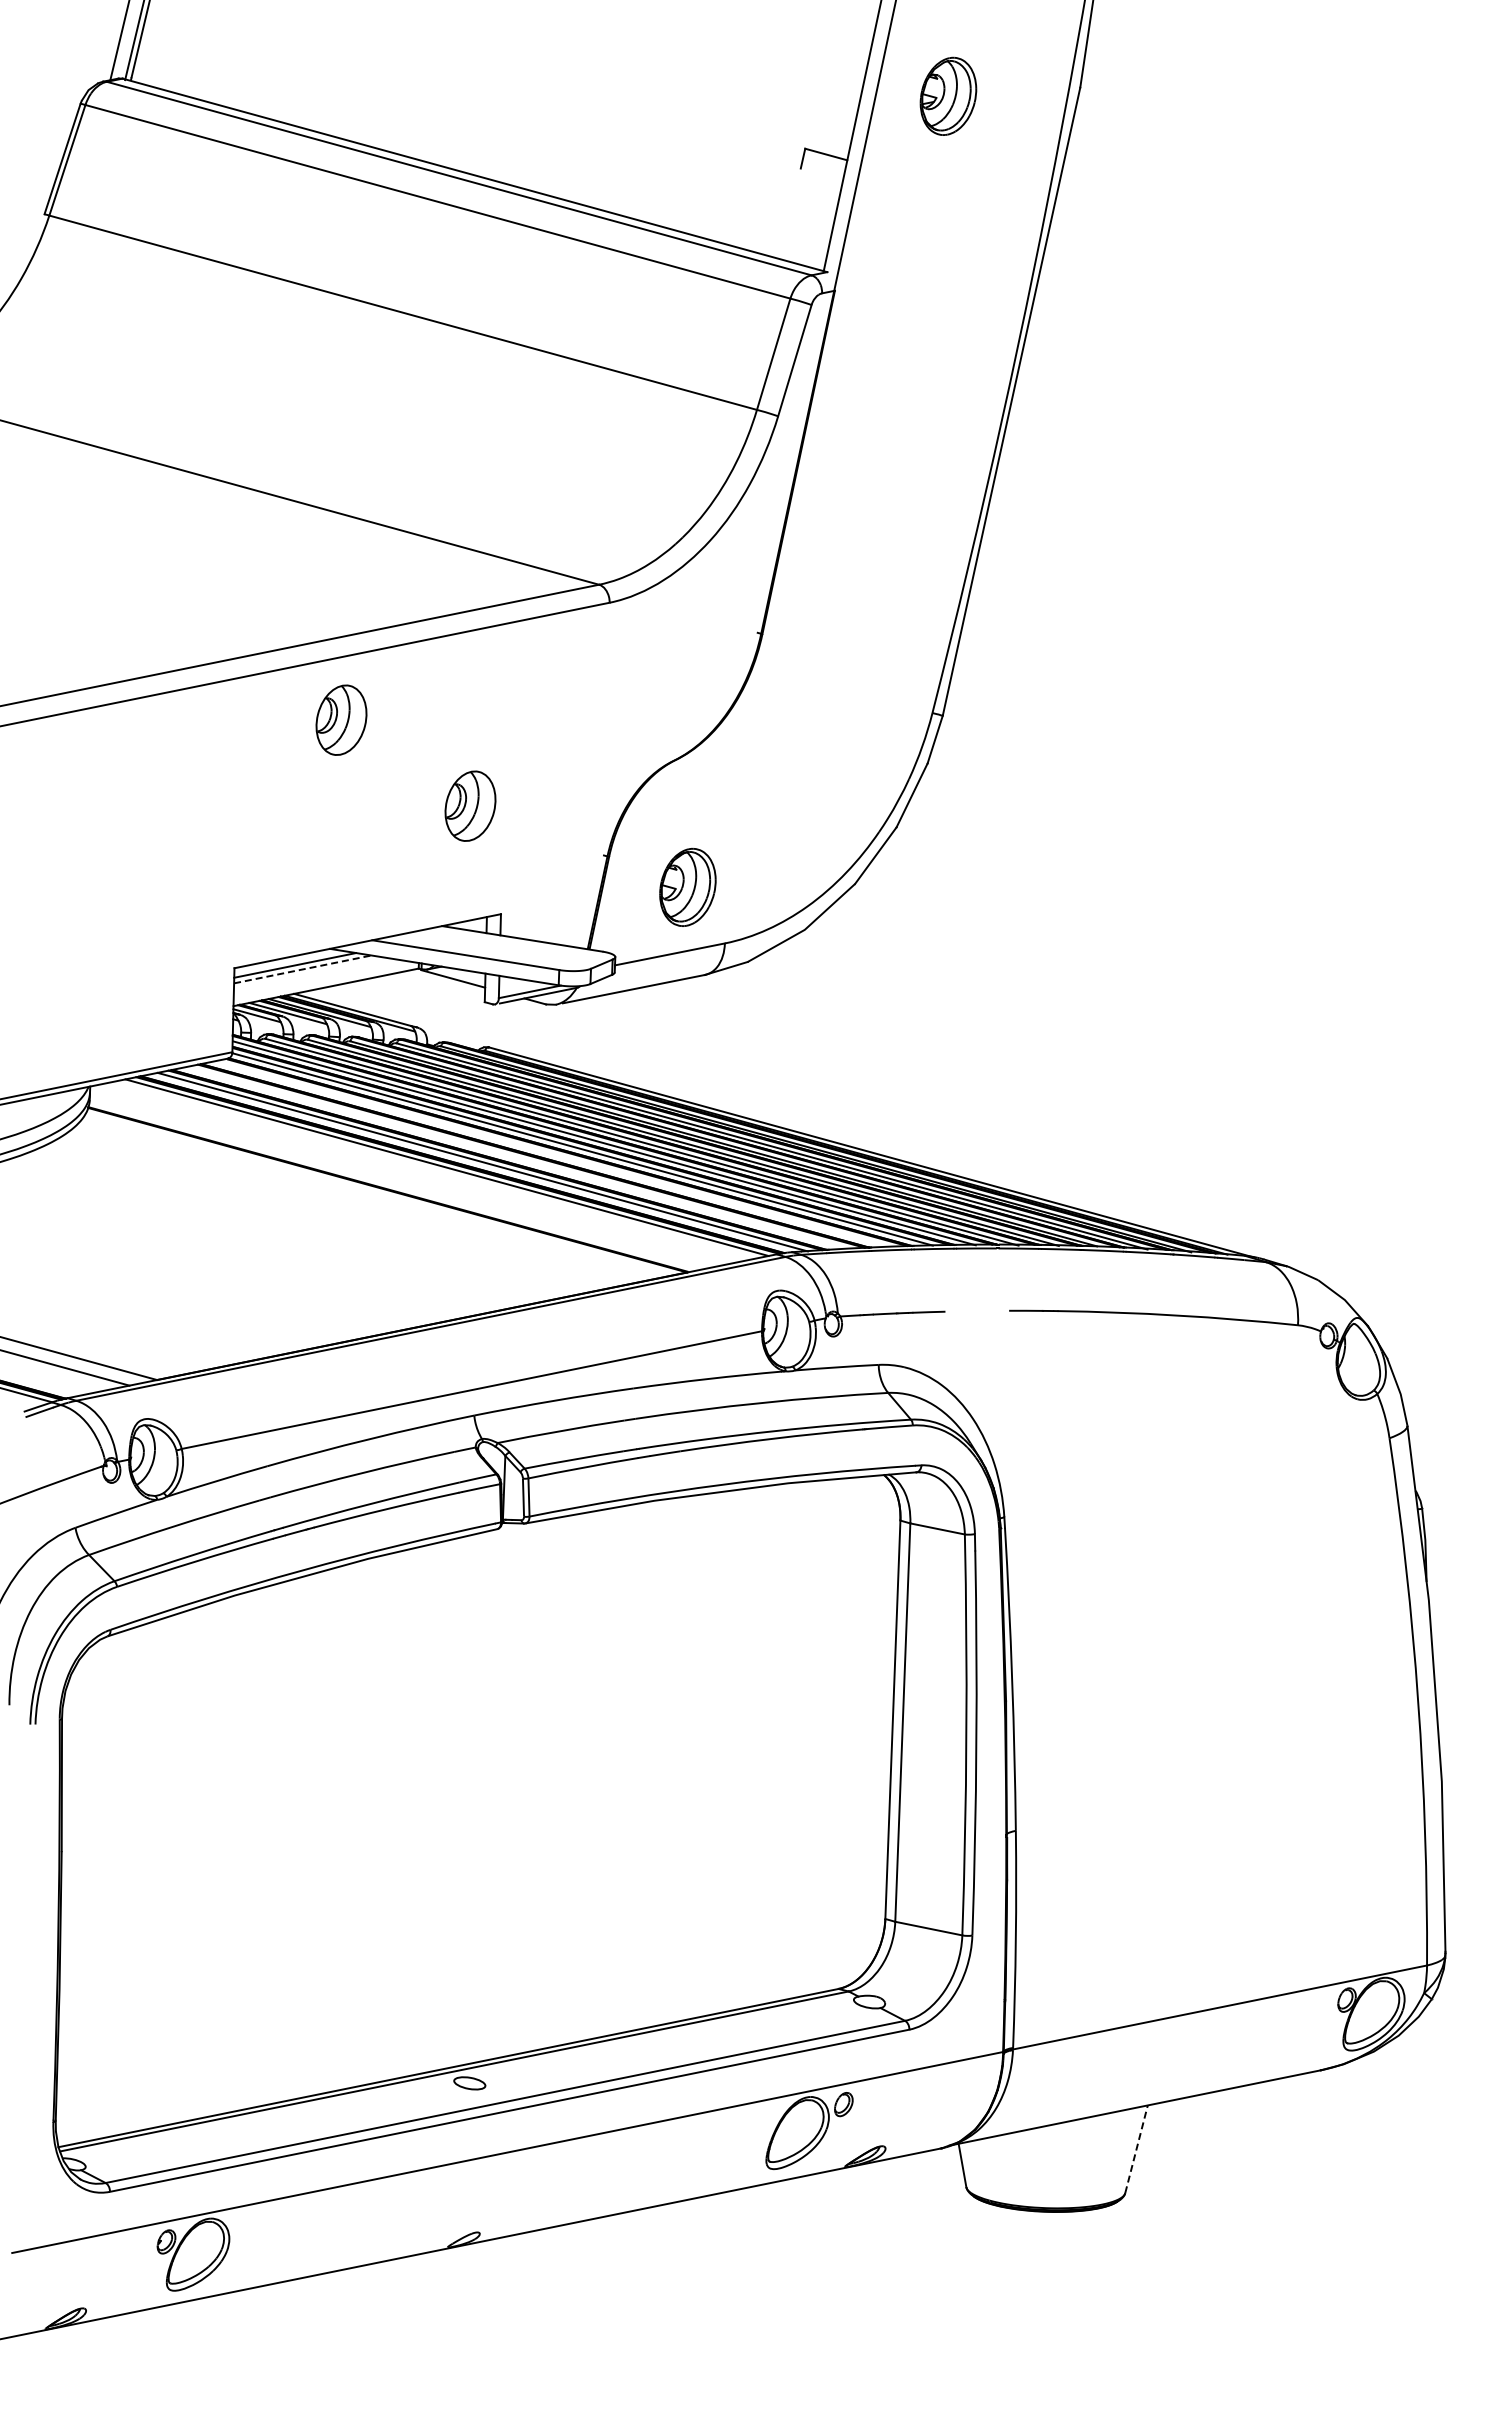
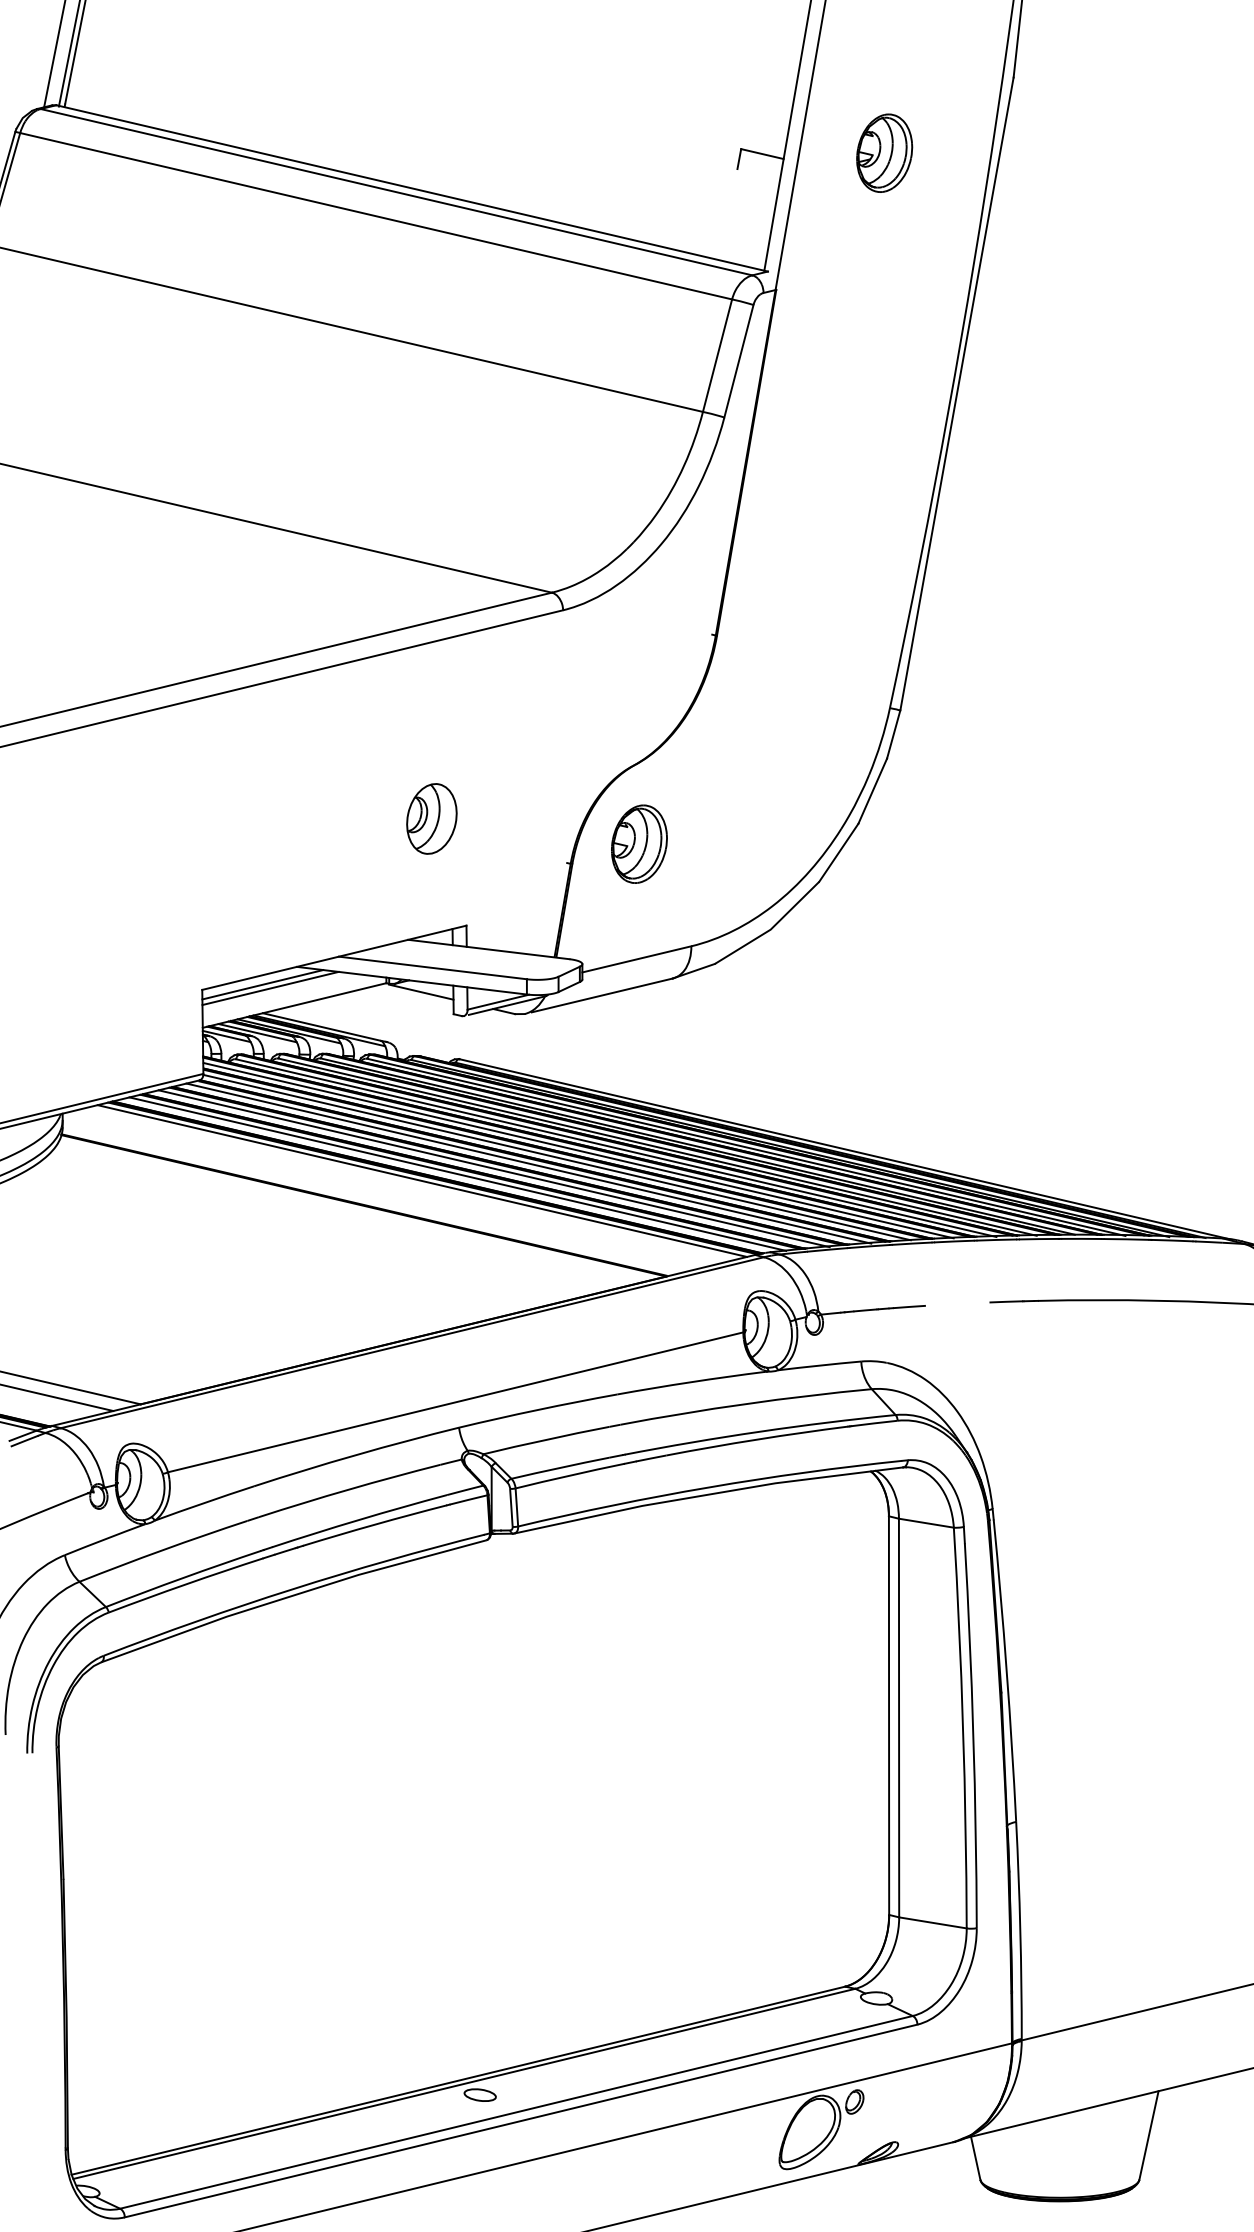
part: (948, 95) -> (884, 152), moved
part: (341, 719) -> (299, 737), removed
part: (687, 887) -> (639, 844), moved
line: (303, 969) -> (271, 988), dashed -> solid
line: (554, 1154) -> (529, 1163), added
line: (519, 1157) -> (494, 1168), added
line: (1136, 2148) -> (1148, 2134), dashed -> solid

